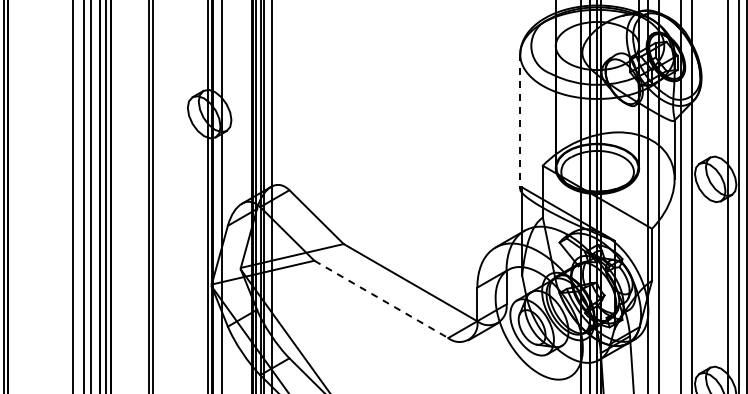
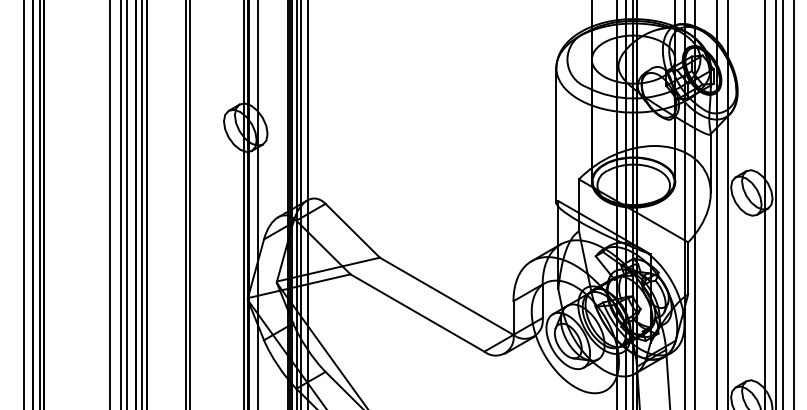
line: (520, 122) -> (556, 136), dashed -> solid
line: (381, 299) -> (417, 313), dashed -> solid

